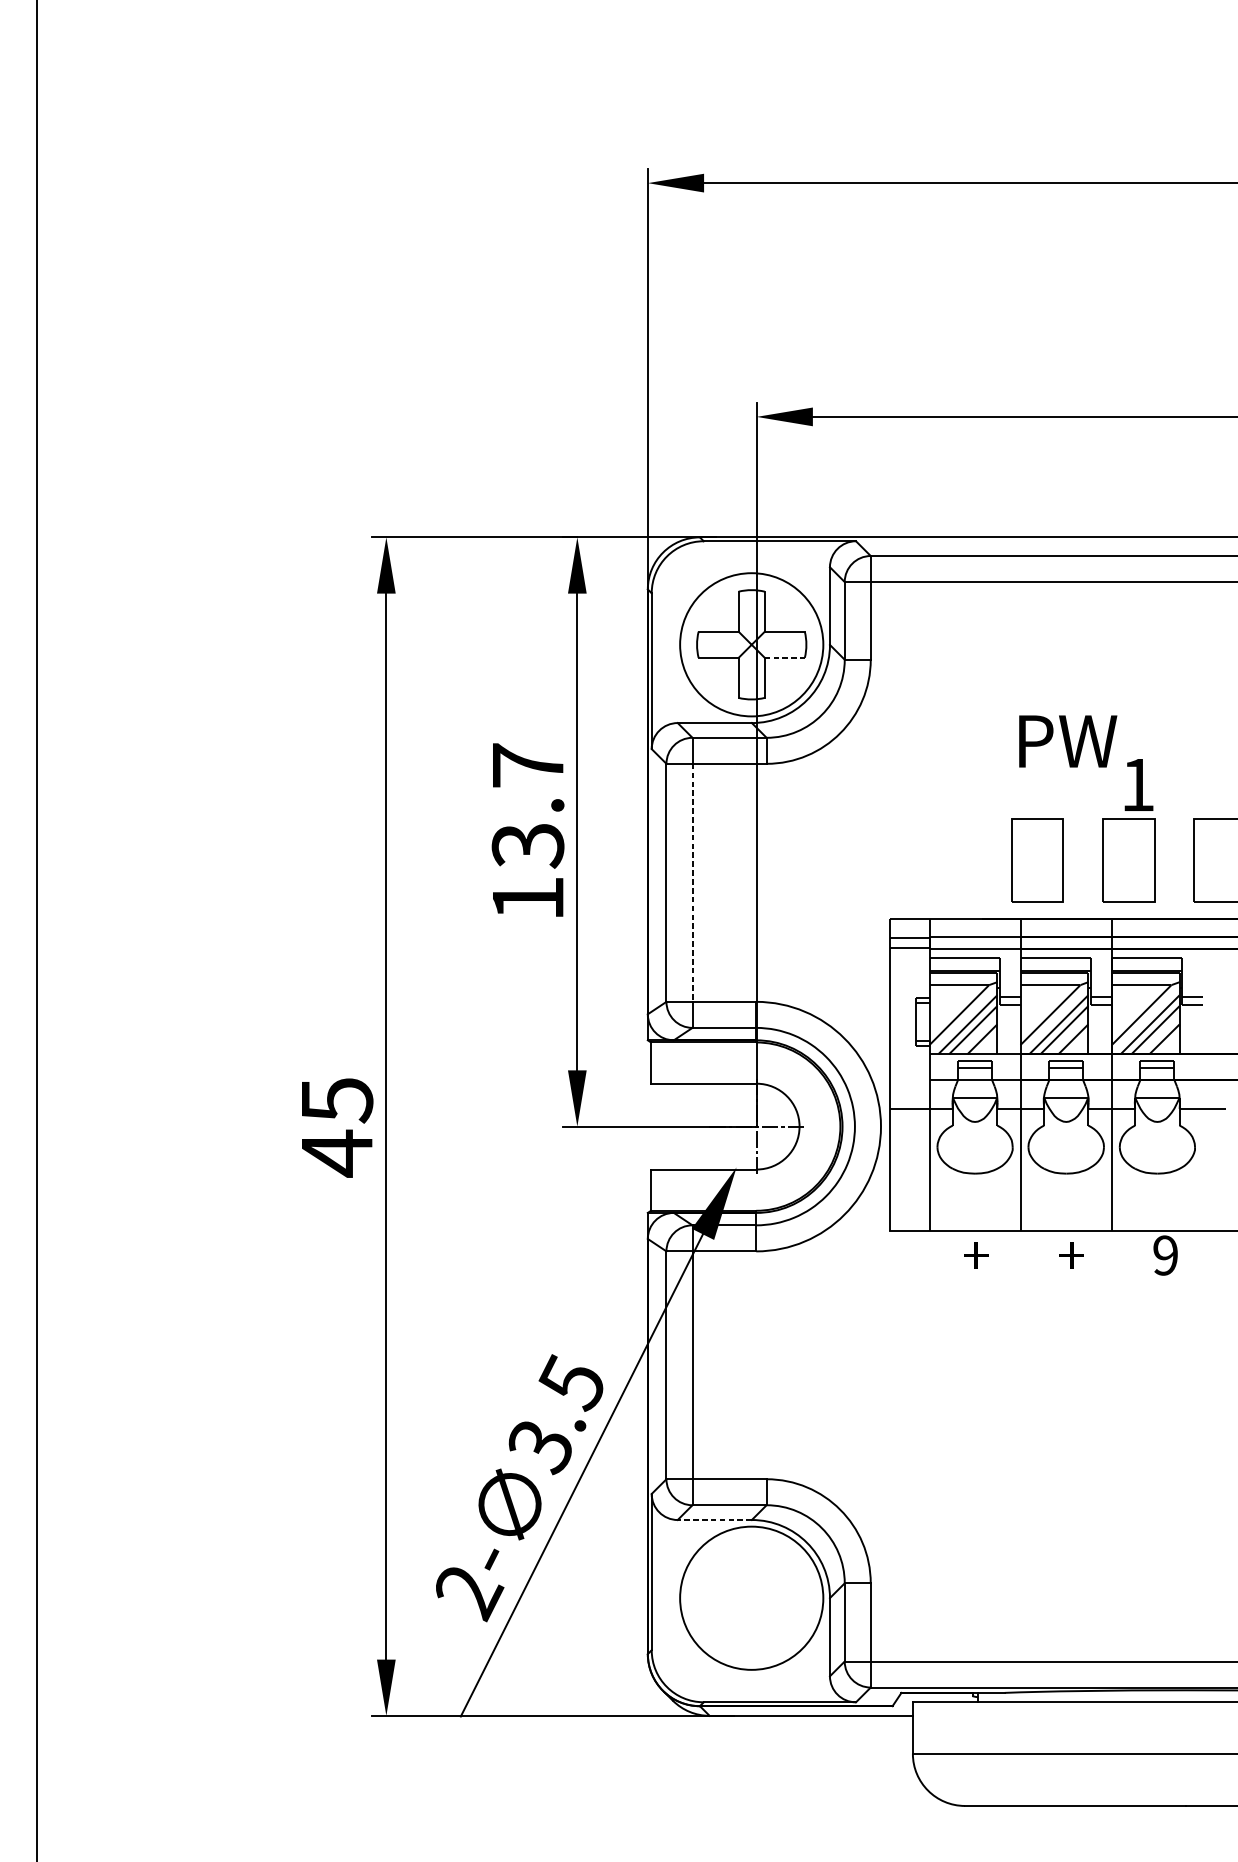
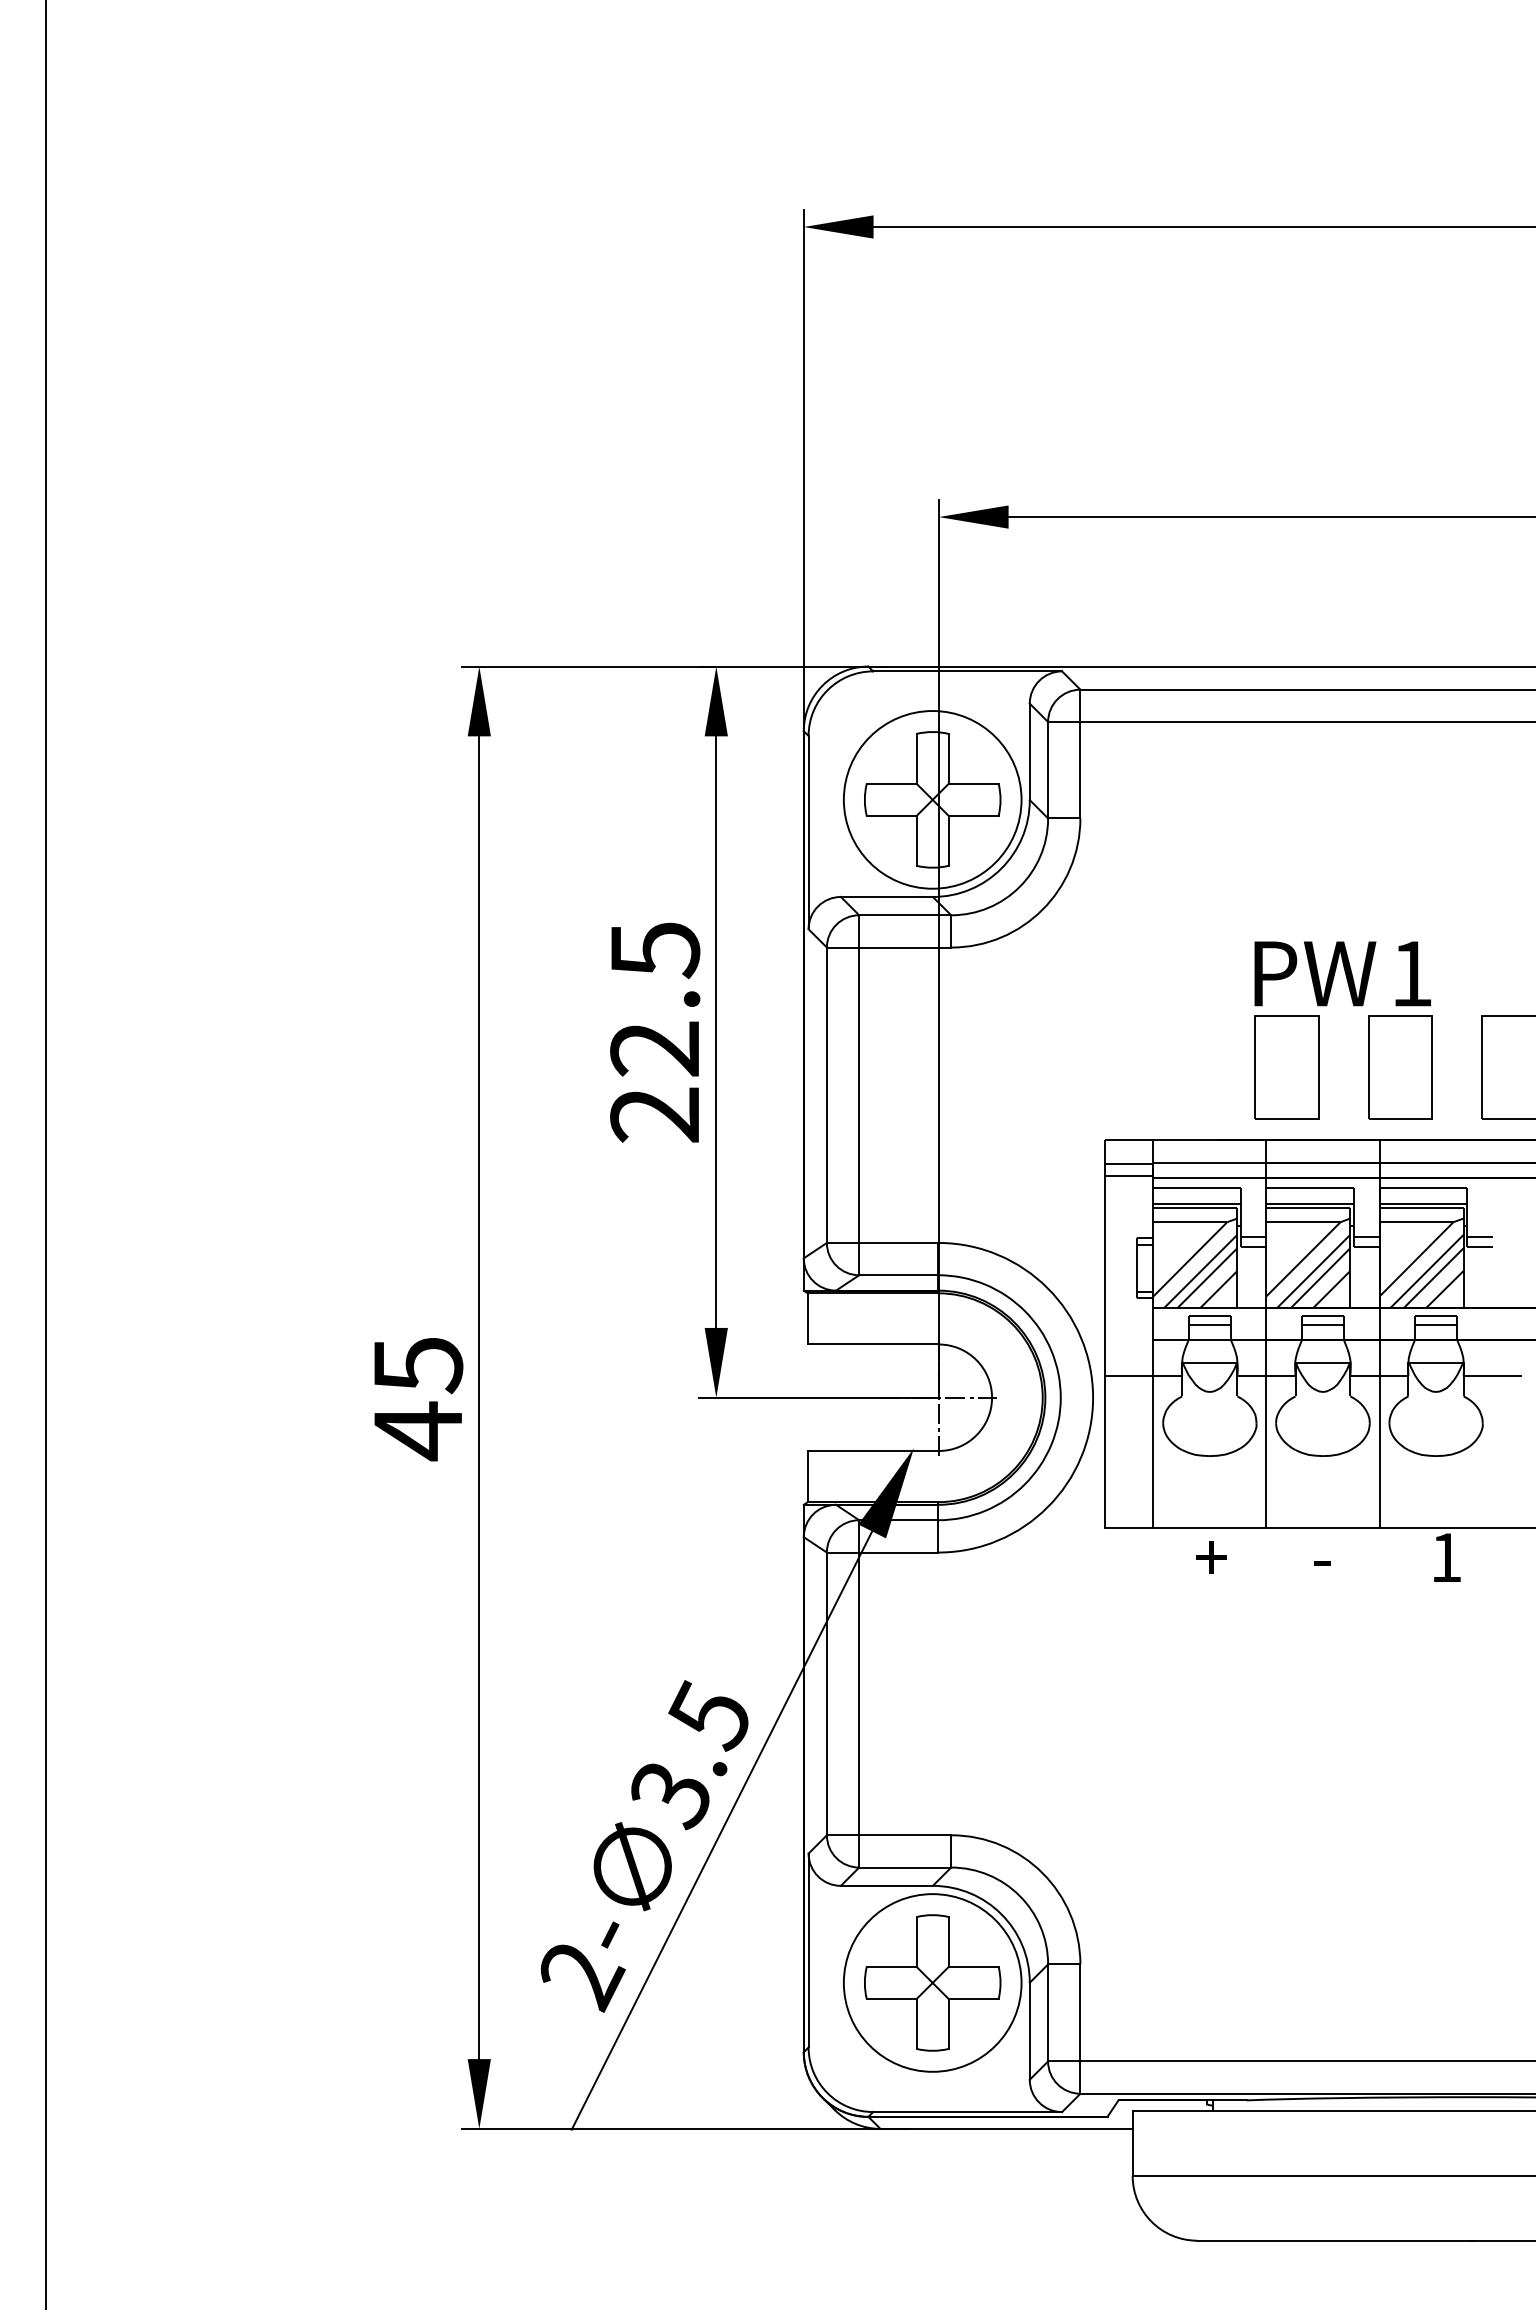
line: (784, 658) -> (973, 816), dashed -> solid
text: (1068, 741) -> (1315, 973), moved
text: (528, 832) -> (655, 1032), 13.7 -> 22.5
line: (692, 883) -> (859, 1095), dashed -> solid
text: (1071, 1255) -> (1329, 1557), + -> -
text: (1165, 1255) -> (1446, 1557), 9 -> 1
line: (714, 1519) -> (886, 1885), dashed -> solid
part: (751, 1597) -> (932, 1982), added

